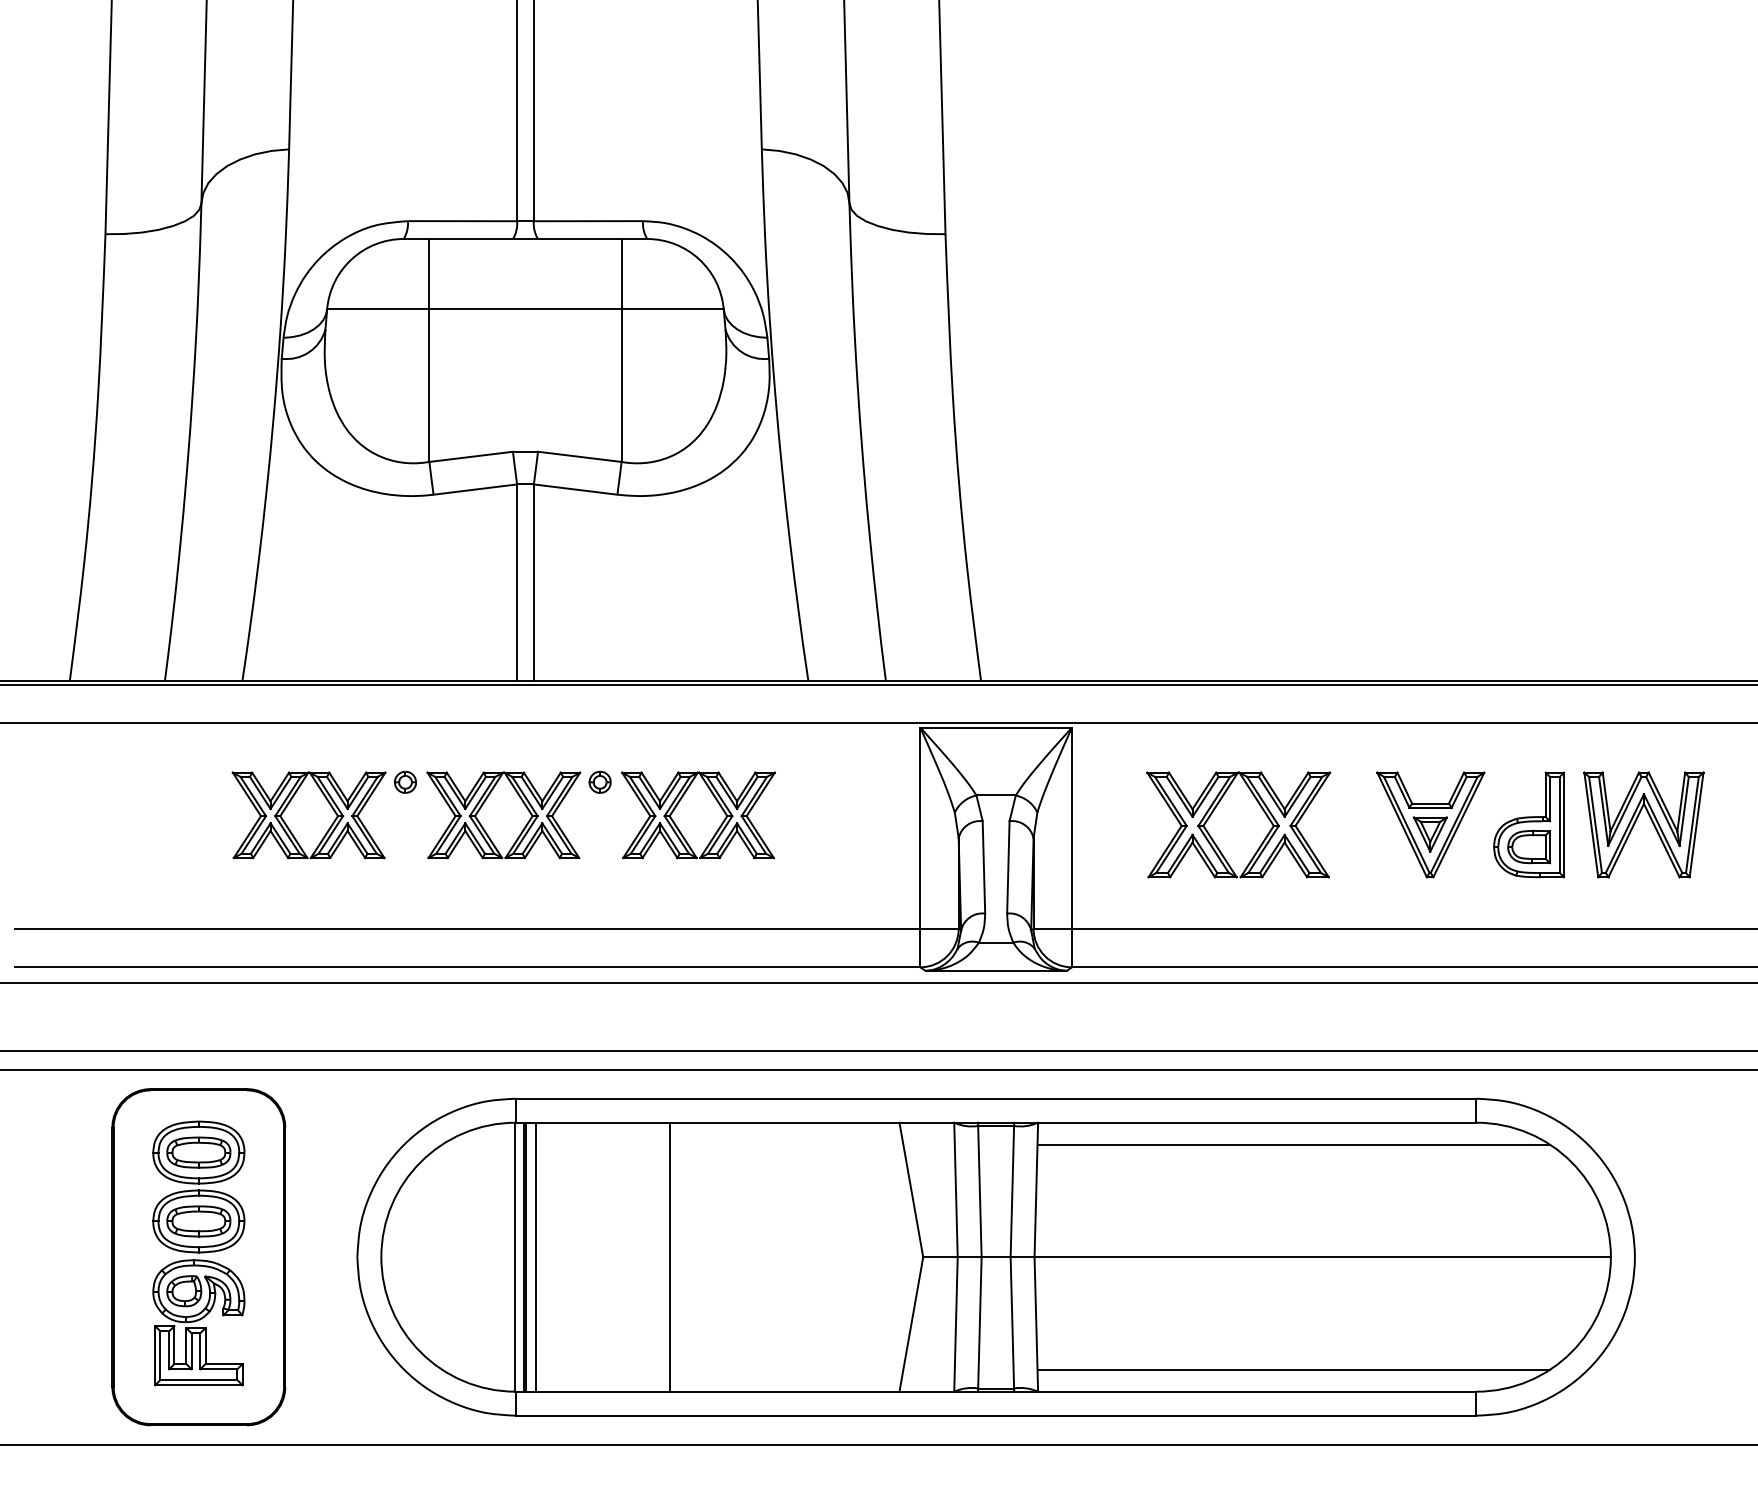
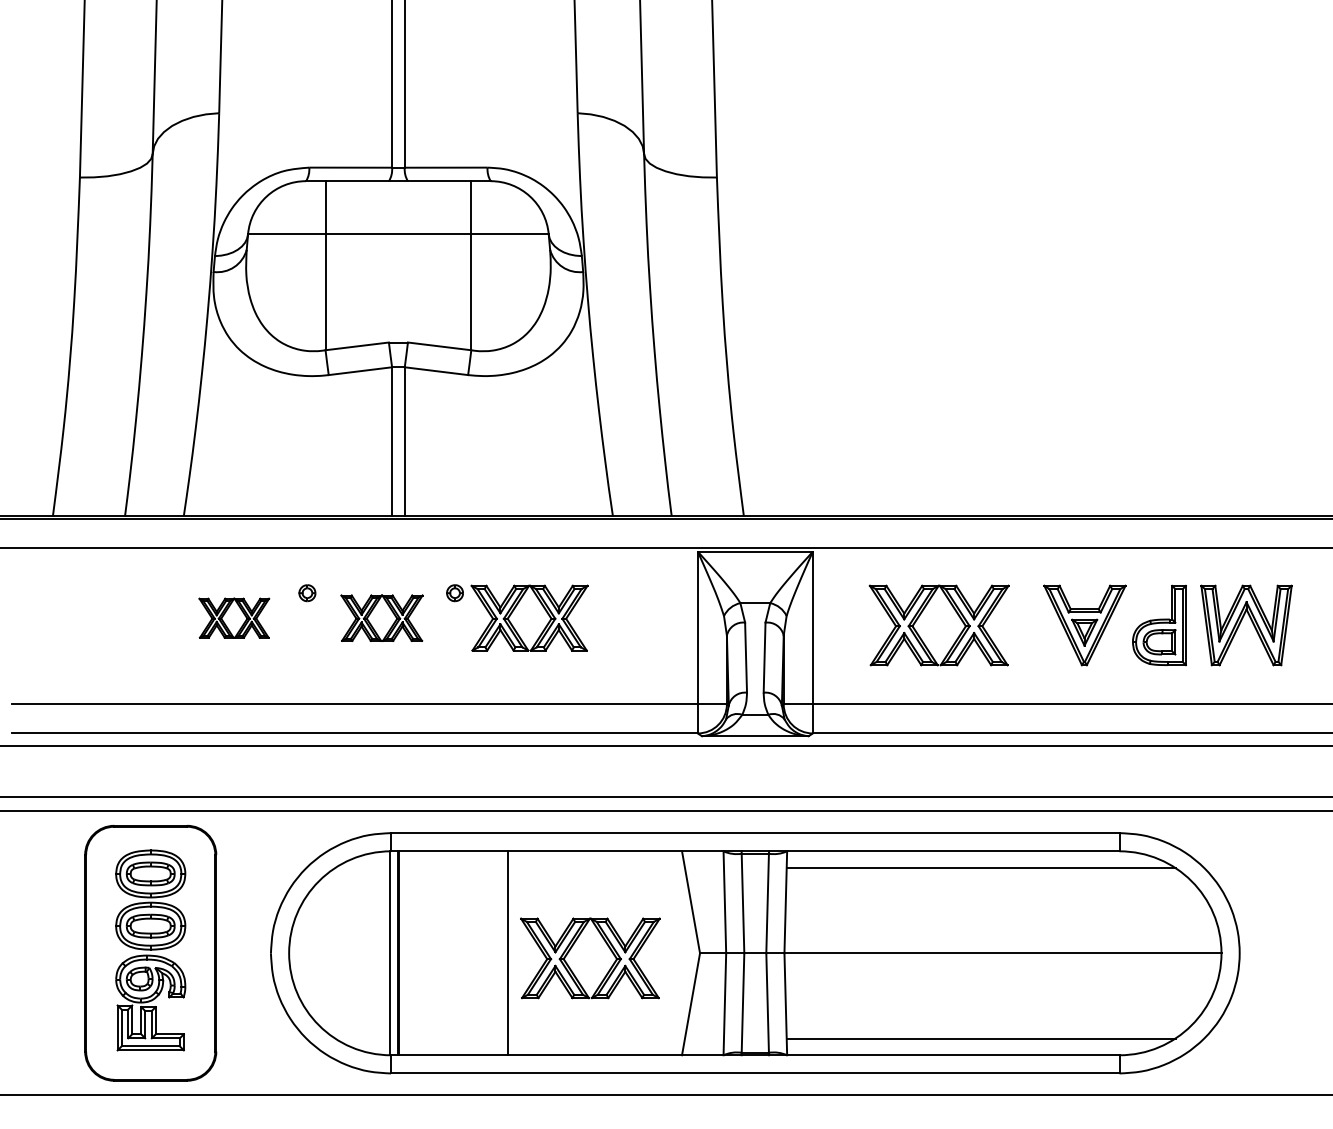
part: (308, 815) -> (233, 618), size x0.6
part: (503, 815) -> (381, 618), size x0.7
part: (755, 1248) -> (572, 946), added
line: (536, 1256) -> (406, 952), removed

